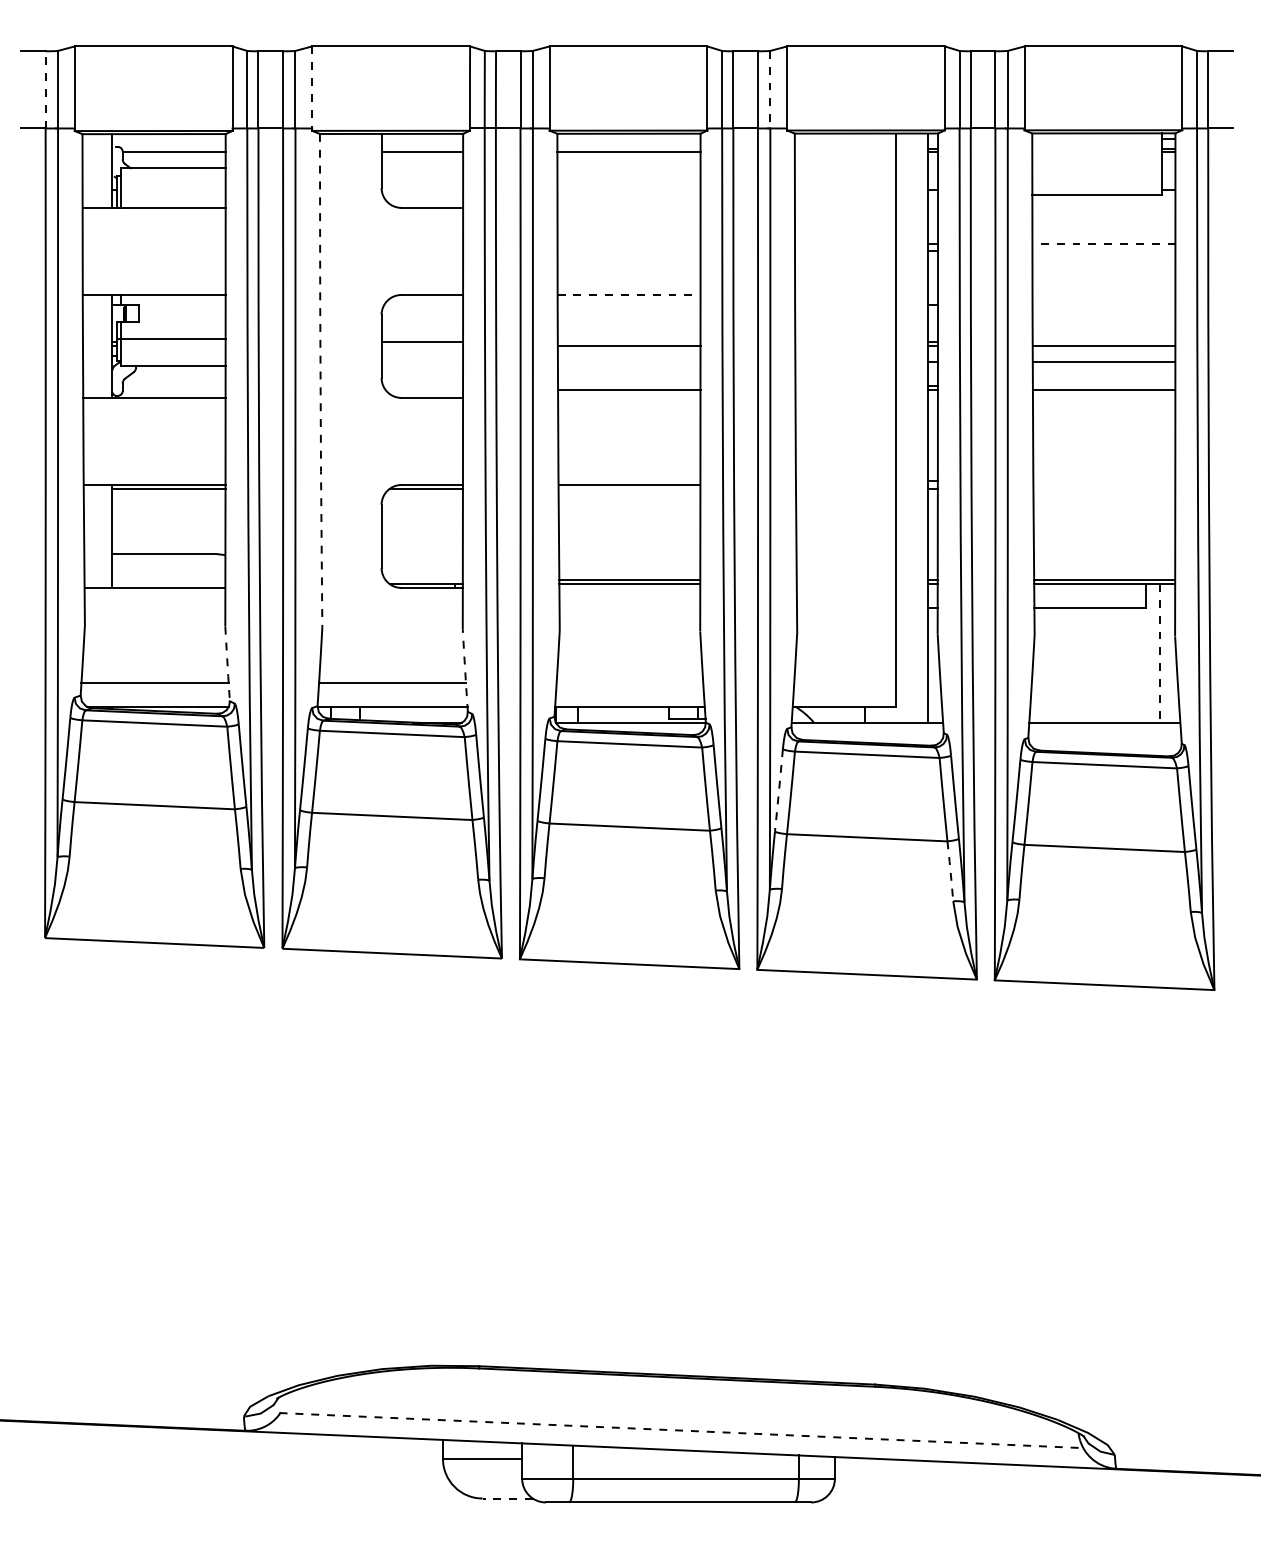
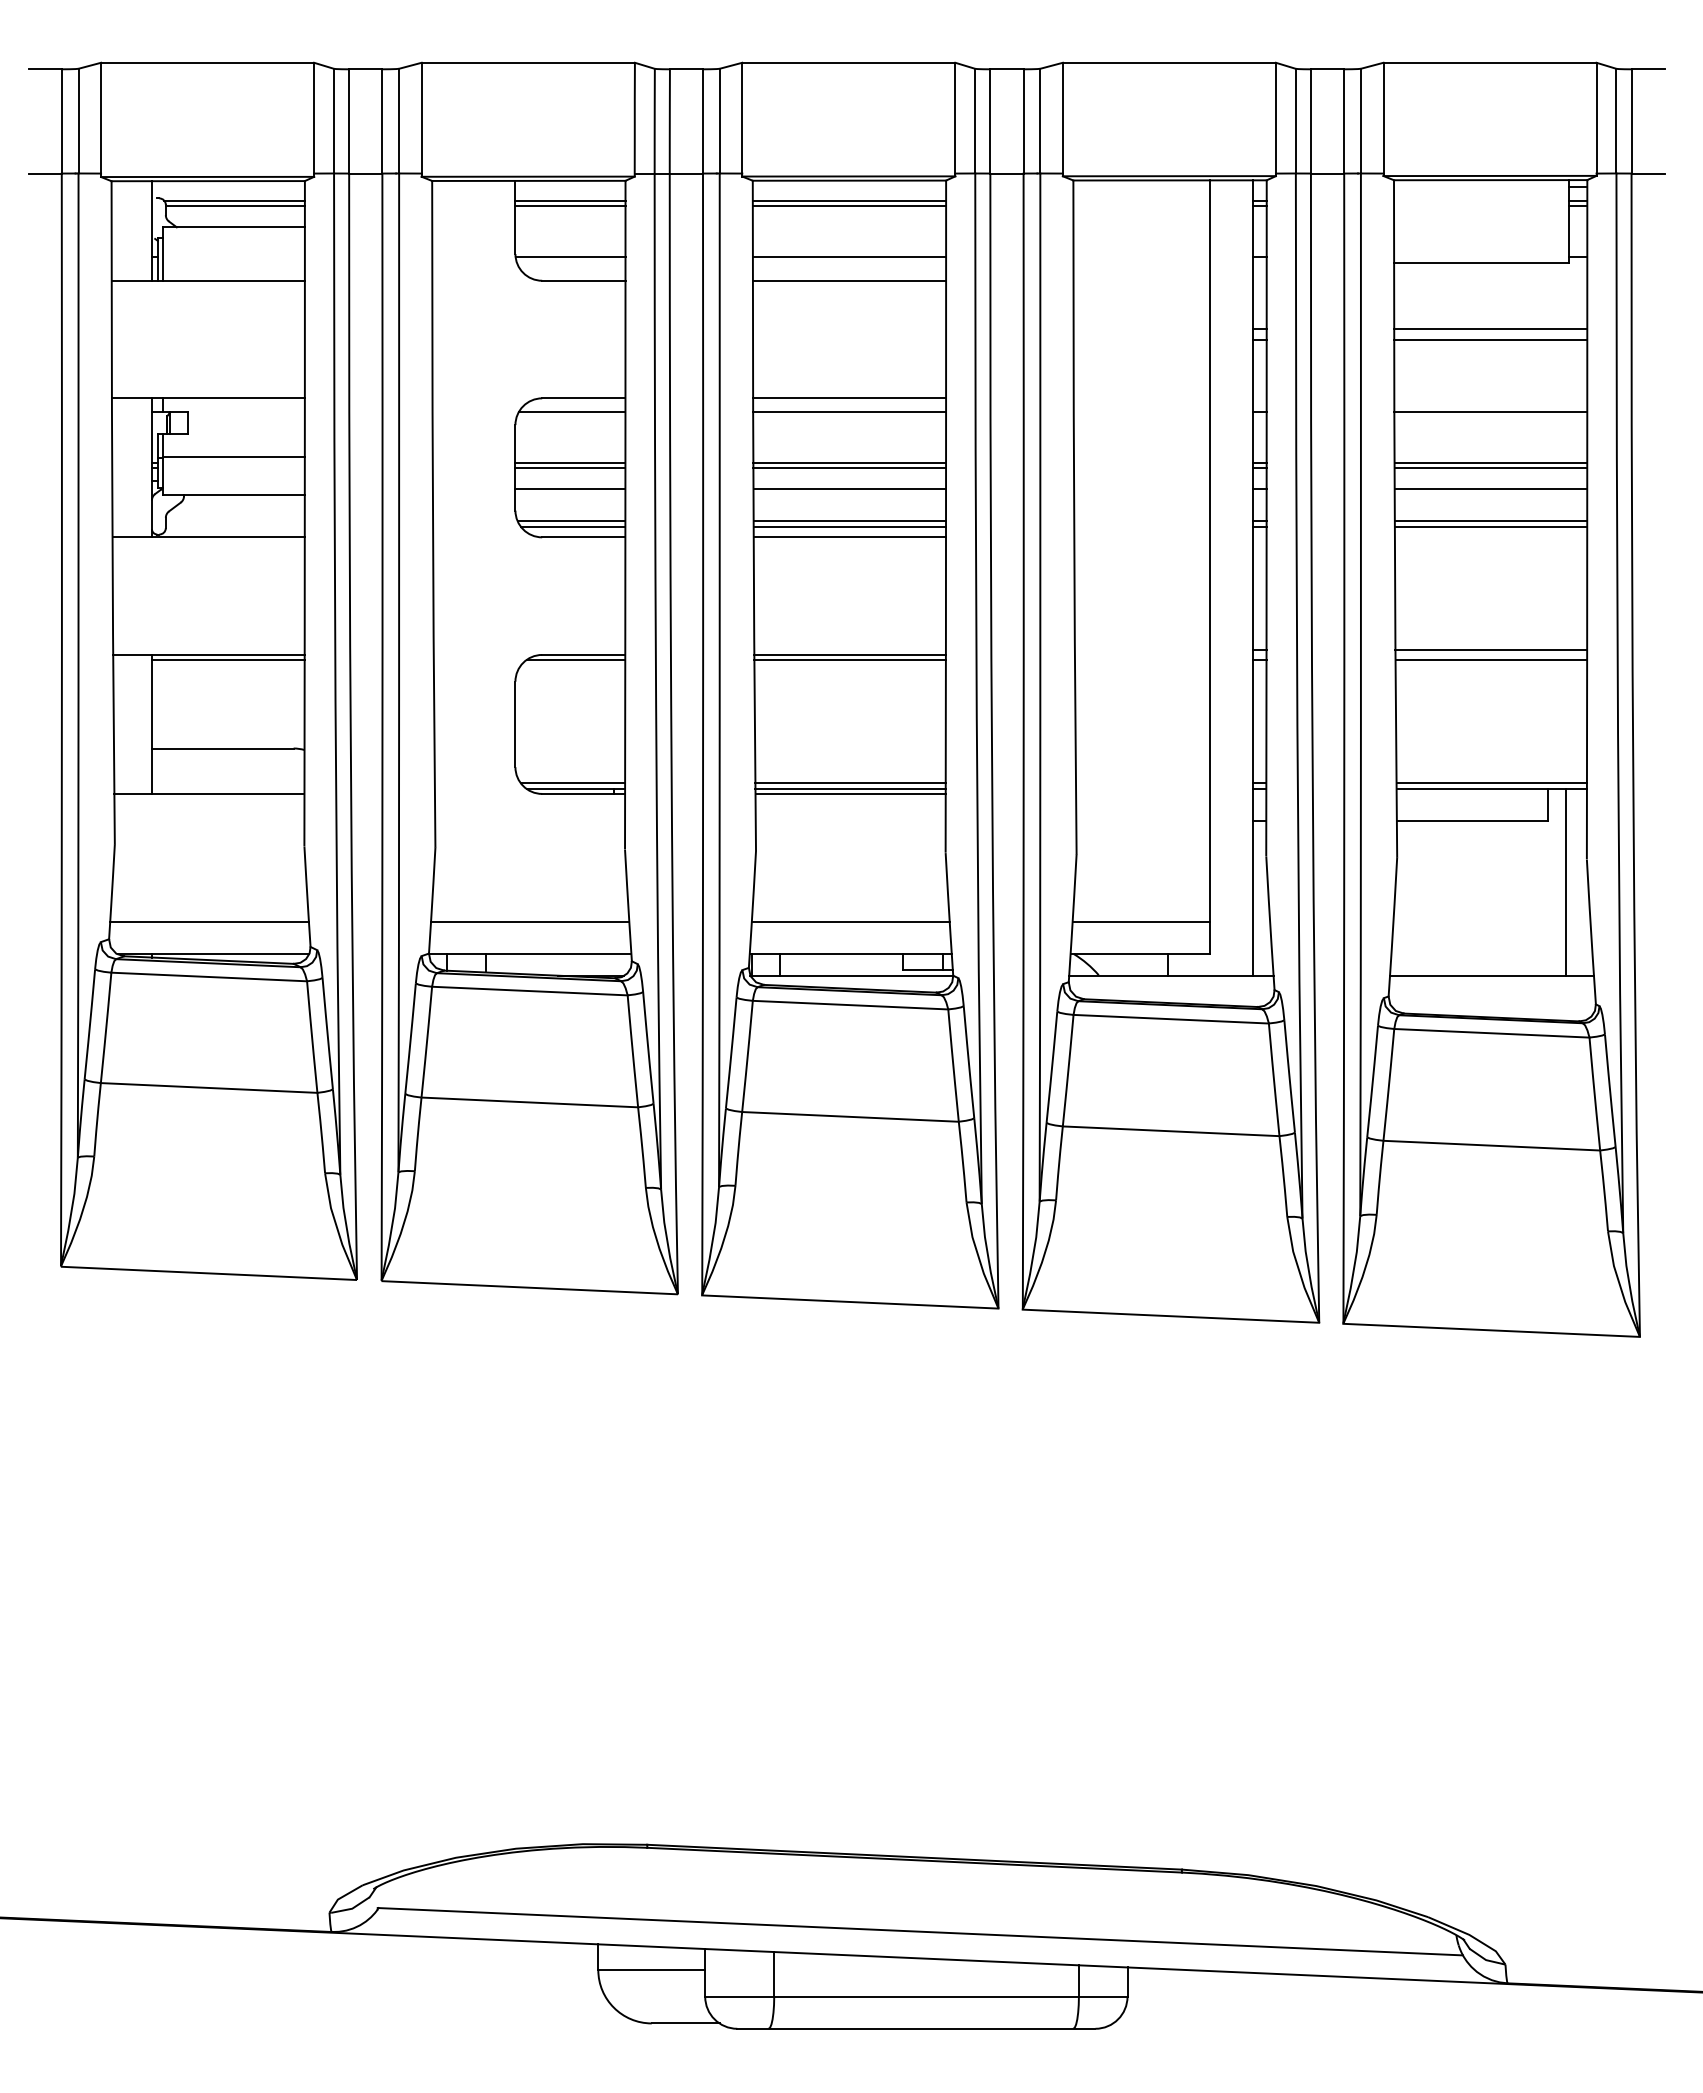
line: (312, 87) -> (421, 118), dashed -> solid
line: (45, 89) -> (61, 120), dashed -> solid
line: (770, 89) -> (1040, 121), dashed -> solid
line: (173, 148) -> (234, 200), added
line: (422, 148) -> (570, 200), added
line: (629, 148) -> (849, 200), added
line: (422, 189) -> (570, 256), added
line: (629, 189) -> (849, 256), added
line: (629, 207) -> (849, 280), added
line: (1103, 243) -> (1490, 328), dashed -> solid
line: (1103, 251) -> (1490, 339), added
line: (629, 295) -> (850, 398), dashed -> solid
line: (423, 304) -> (572, 411), added
line: (629, 304) -> (849, 411), added
line: (1103, 304) -> (1490, 411), added
line: (629, 342) -> (849, 462), added
line: (1103, 342) -> (1490, 462), added
line: (422, 346) -> (570, 467), added
line: (422, 362) -> (570, 489), added
line: (629, 362) -> (849, 489), added
line: (320, 381) -> (433, 514), dashed -> solid
line: (423, 386) -> (571, 521), added
line: (629, 386) -> (849, 521), added
line: (1103, 386) -> (1490, 521), added
line: (424, 389) -> (573, 526), added
line: (629, 398) -> (849, 537), added
line: (1104, 480) -> (1491, 649), added
line: (629, 489) -> (849, 660), added
line: (1104, 489) -> (1491, 660), added
line: (424, 580) -> (573, 783), added
line: (629, 587) -> (850, 793), added
line: (1159, 653) -> (1565, 882), dashed -> solid
line: (227, 663) -> (307, 896), dashed -> solid
line: (465, 669) -> (628, 904), dashed -> solid
line: (629, 683) -> (850, 922), added
line: (845, 683) -> (1141, 922), added
line: (779, 790) -> (1052, 1067), dashed -> solid
line: (950, 871) -> (1283, 1176), dashed -> solid
line: (681, 1430) -> (920, 1931), dashed -> solid
line: (507, 1498) -> (685, 2023), dashed -> solid

